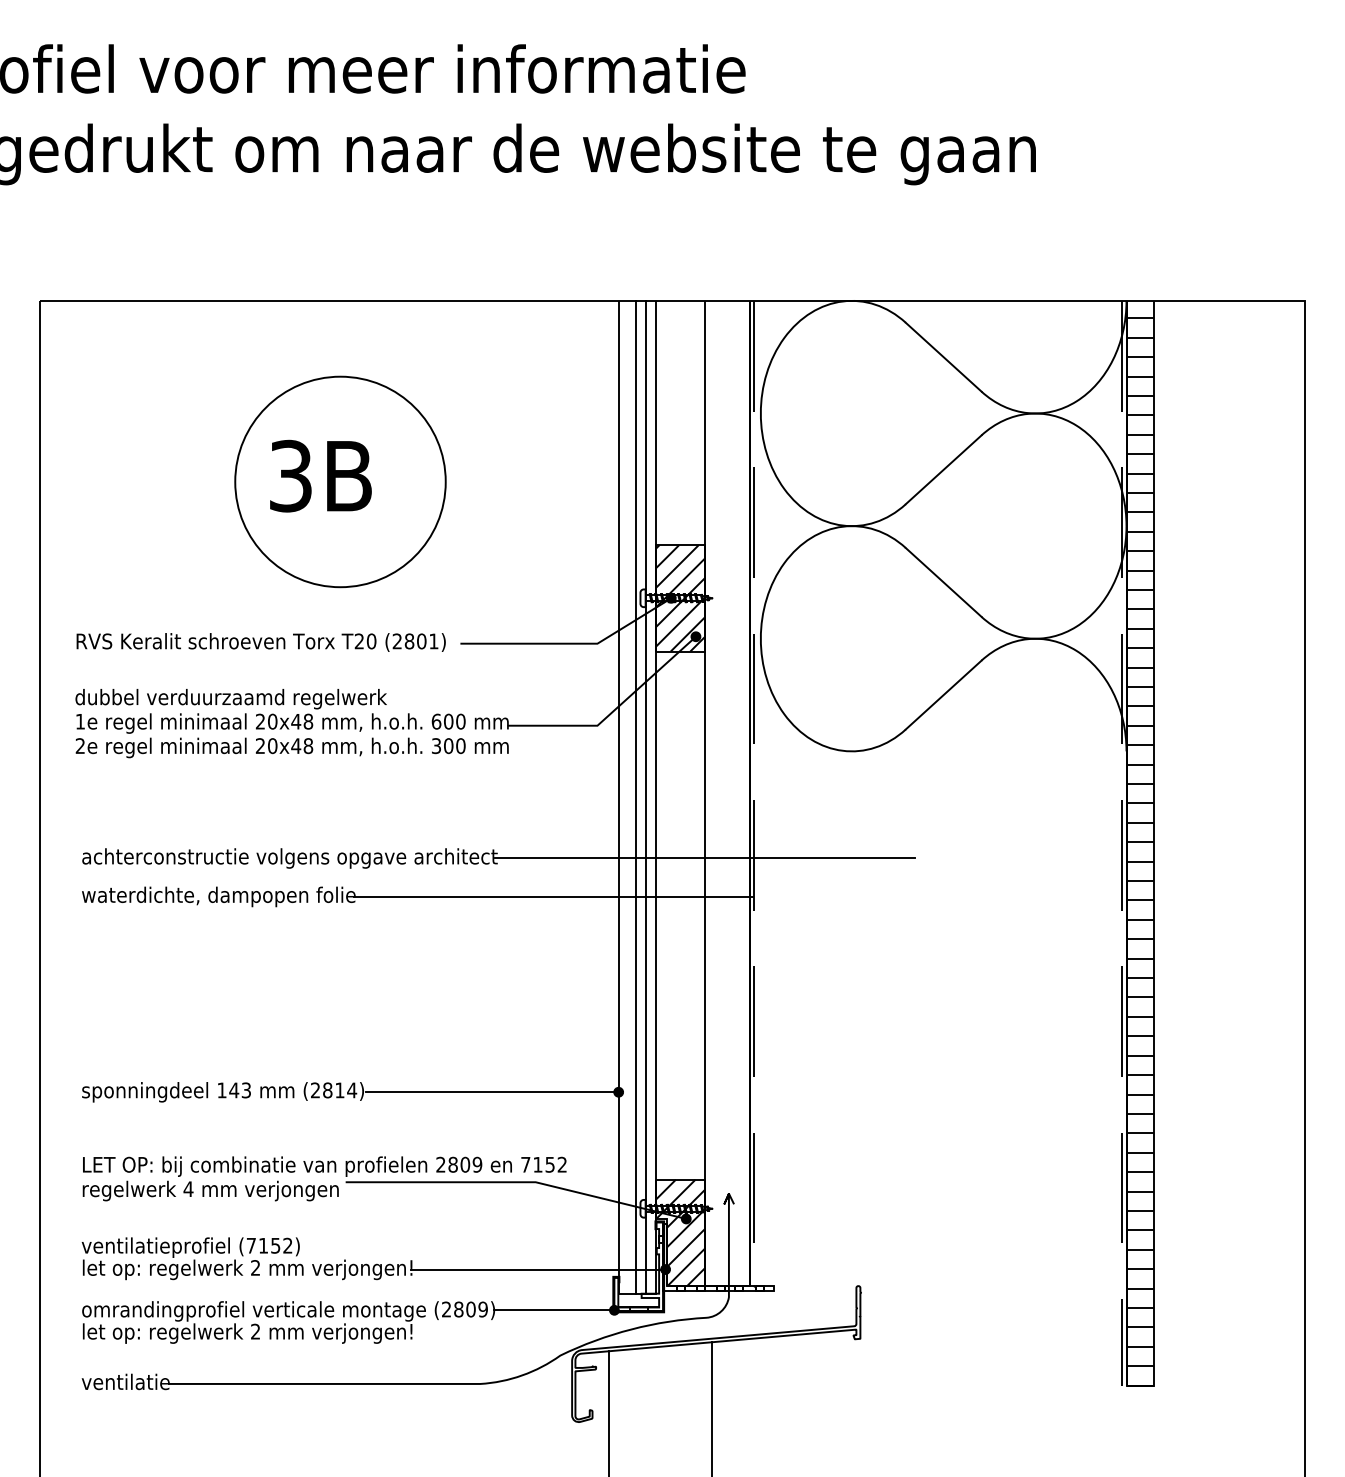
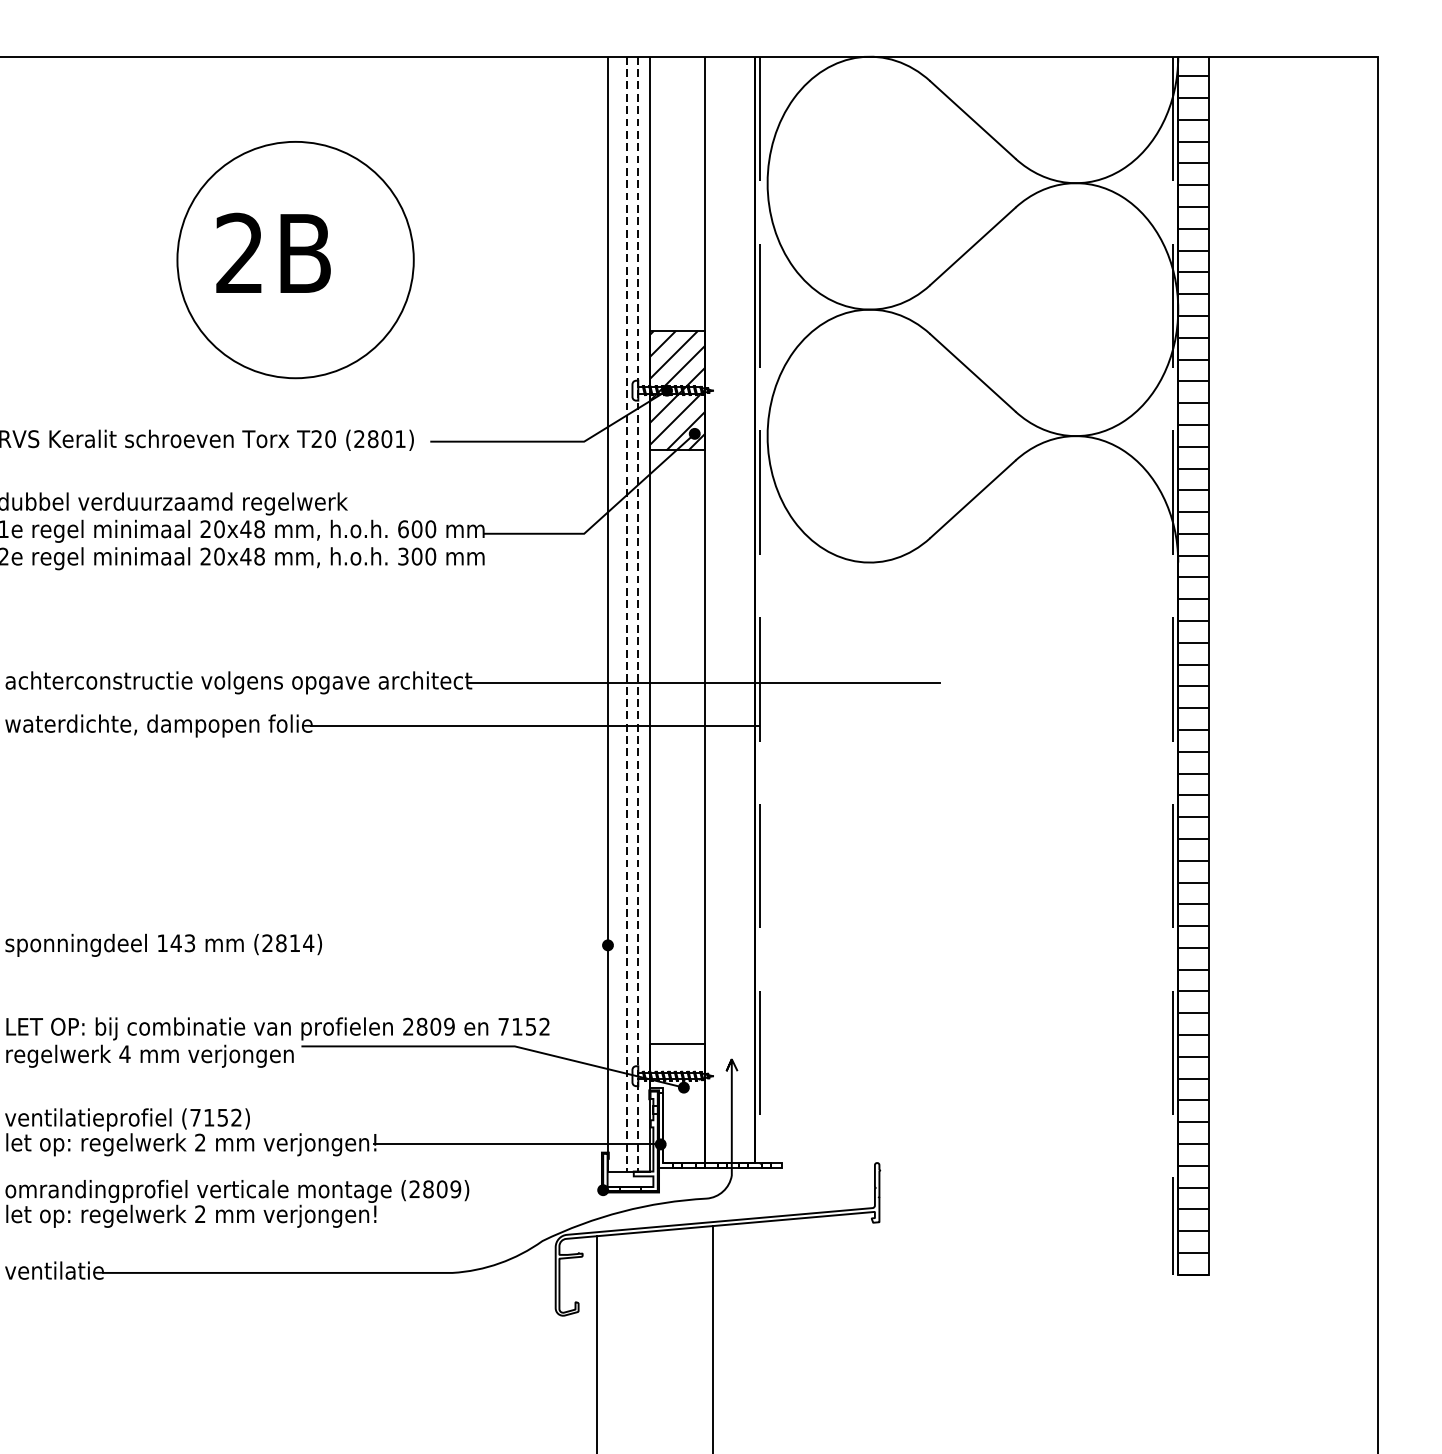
text: (290, 476) -> (239, 253), 3B -> 2B
line: (635, 797) -> (626, 614), solid -> dashed
line: (645, 797) -> (638, 614), solid -> dashed
line: (491, 1092) -> (465, 945), removed
hatch: (680, 1232) -> (677, 1102), removed
line: (554, 1310) -> (535, 1190), removed

